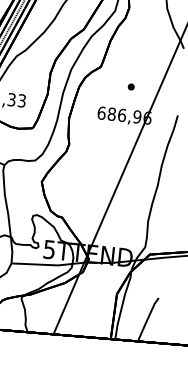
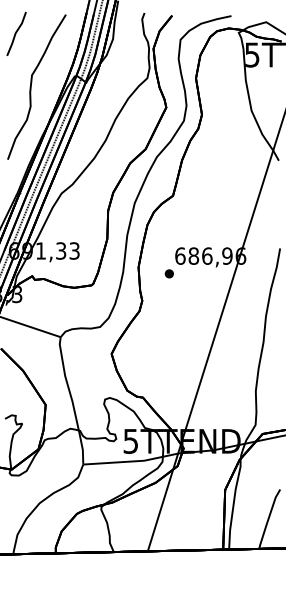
part: (130, 86) -> (168, 273), moved

